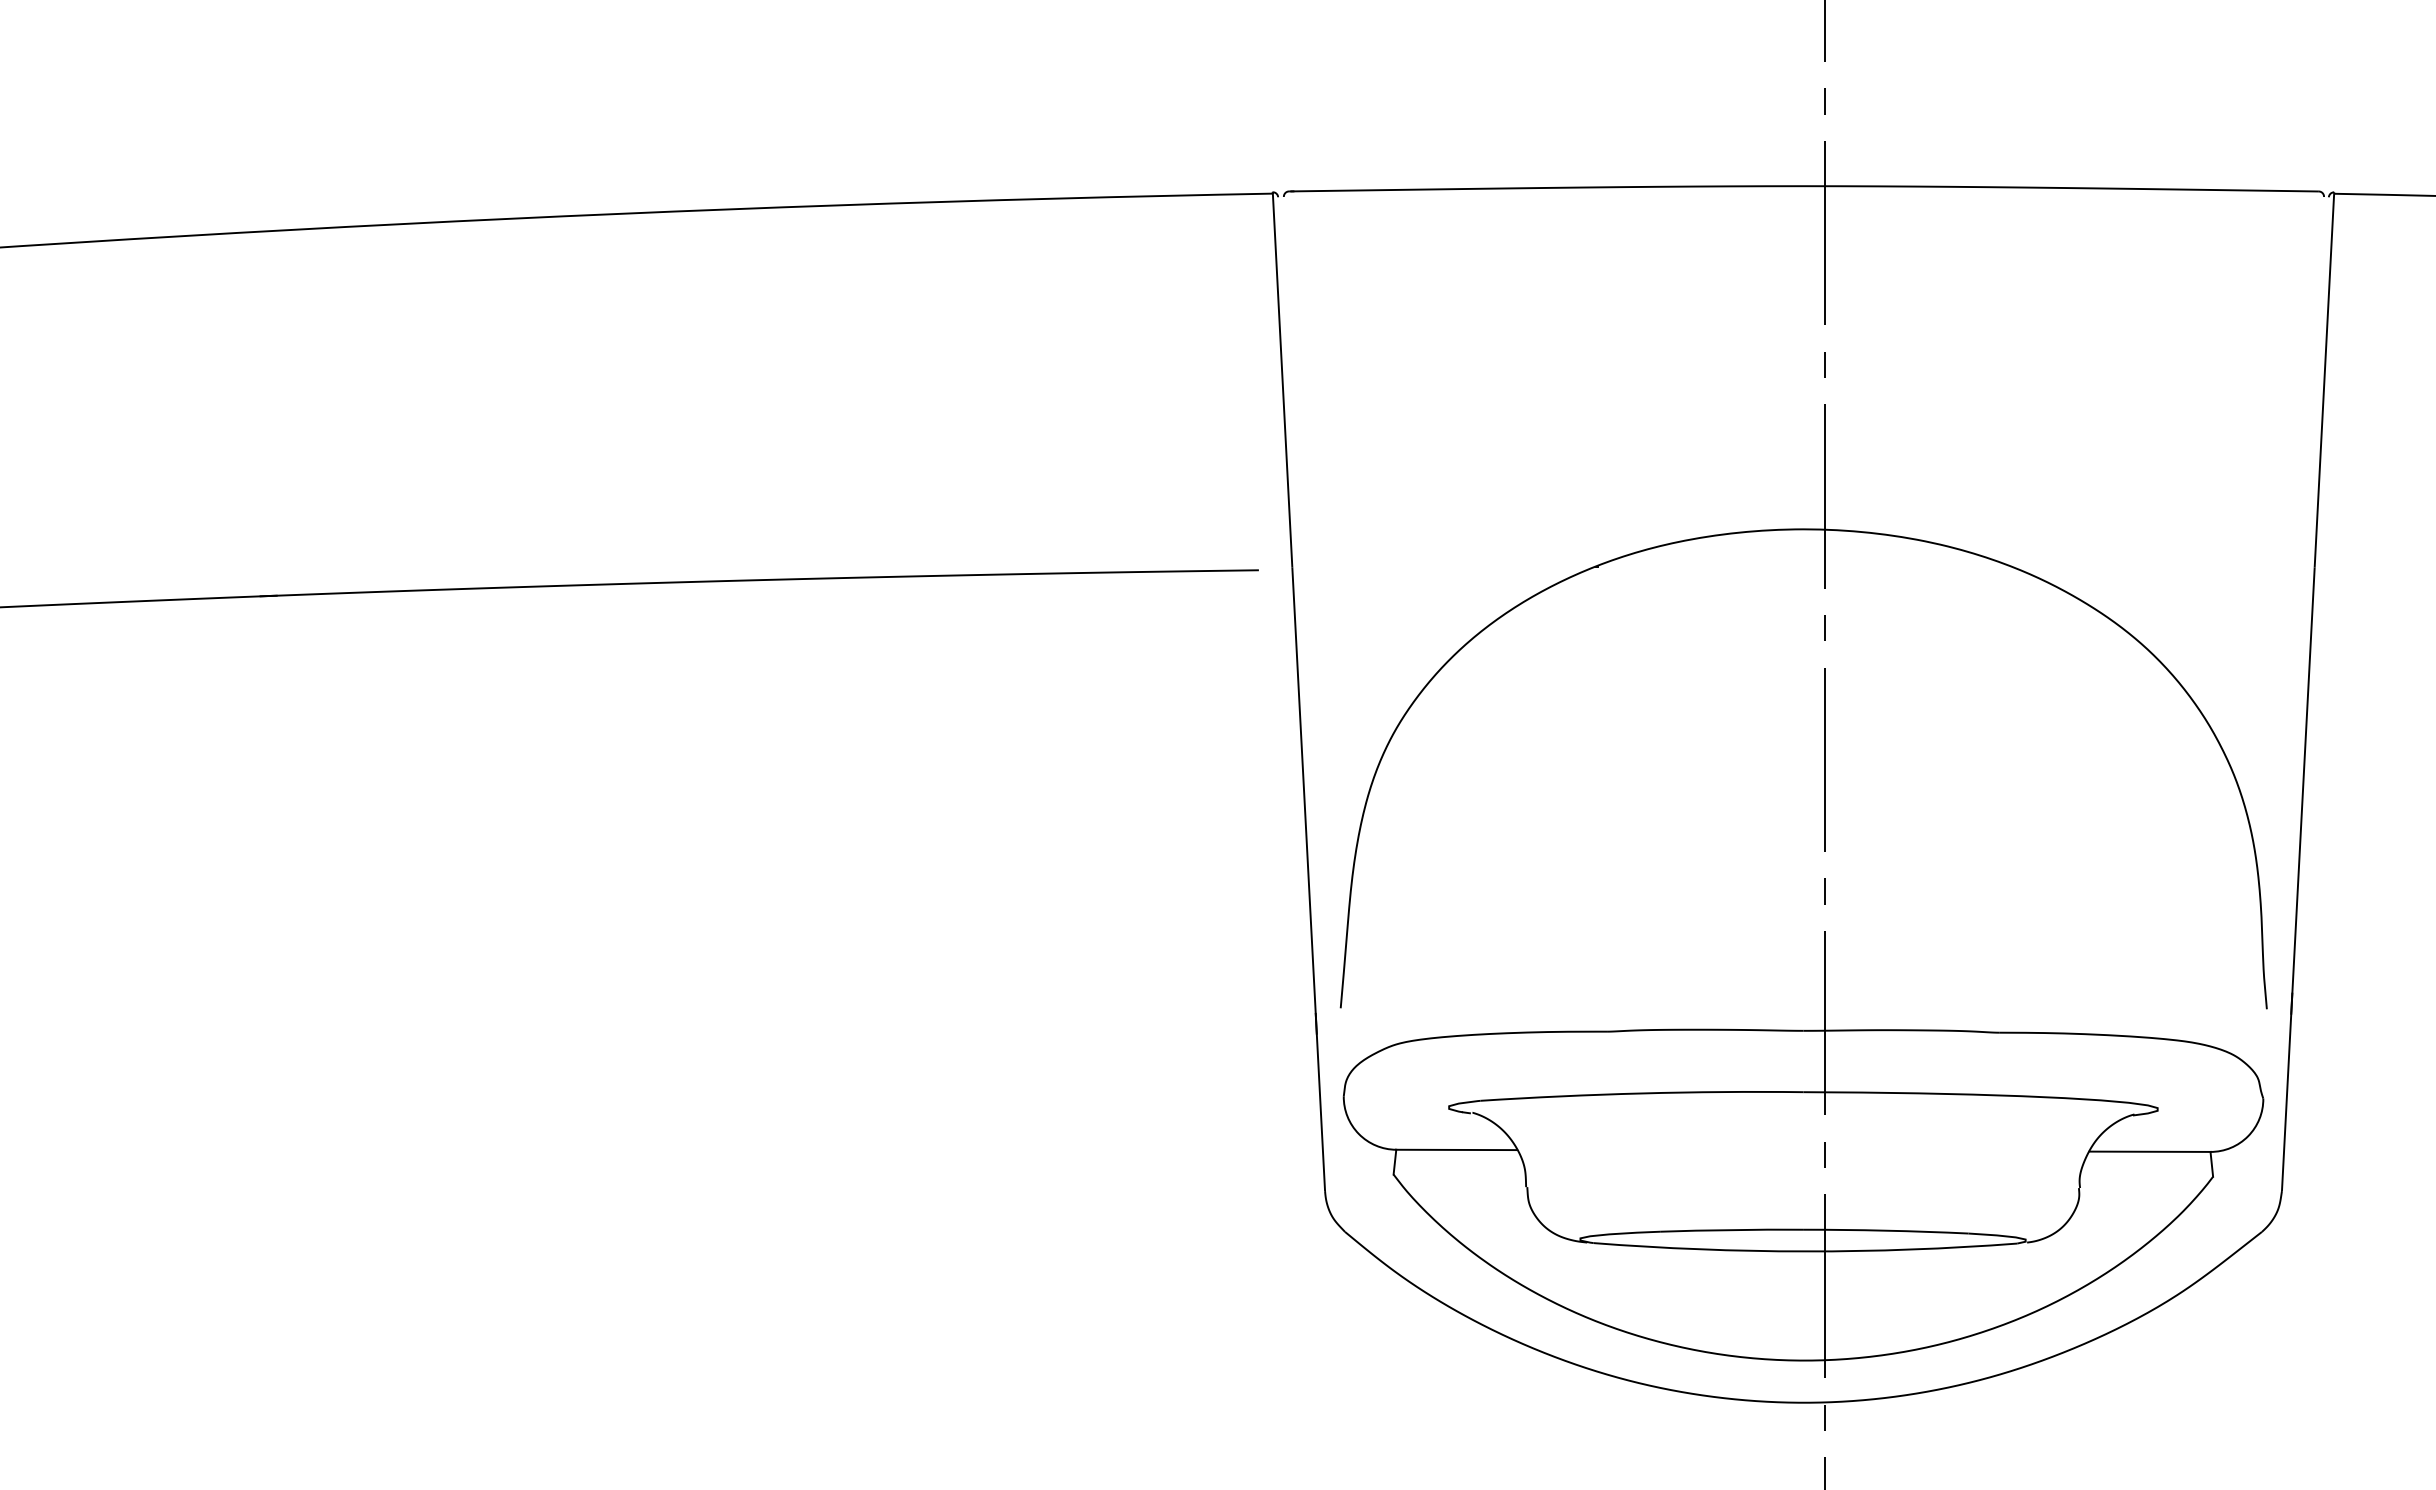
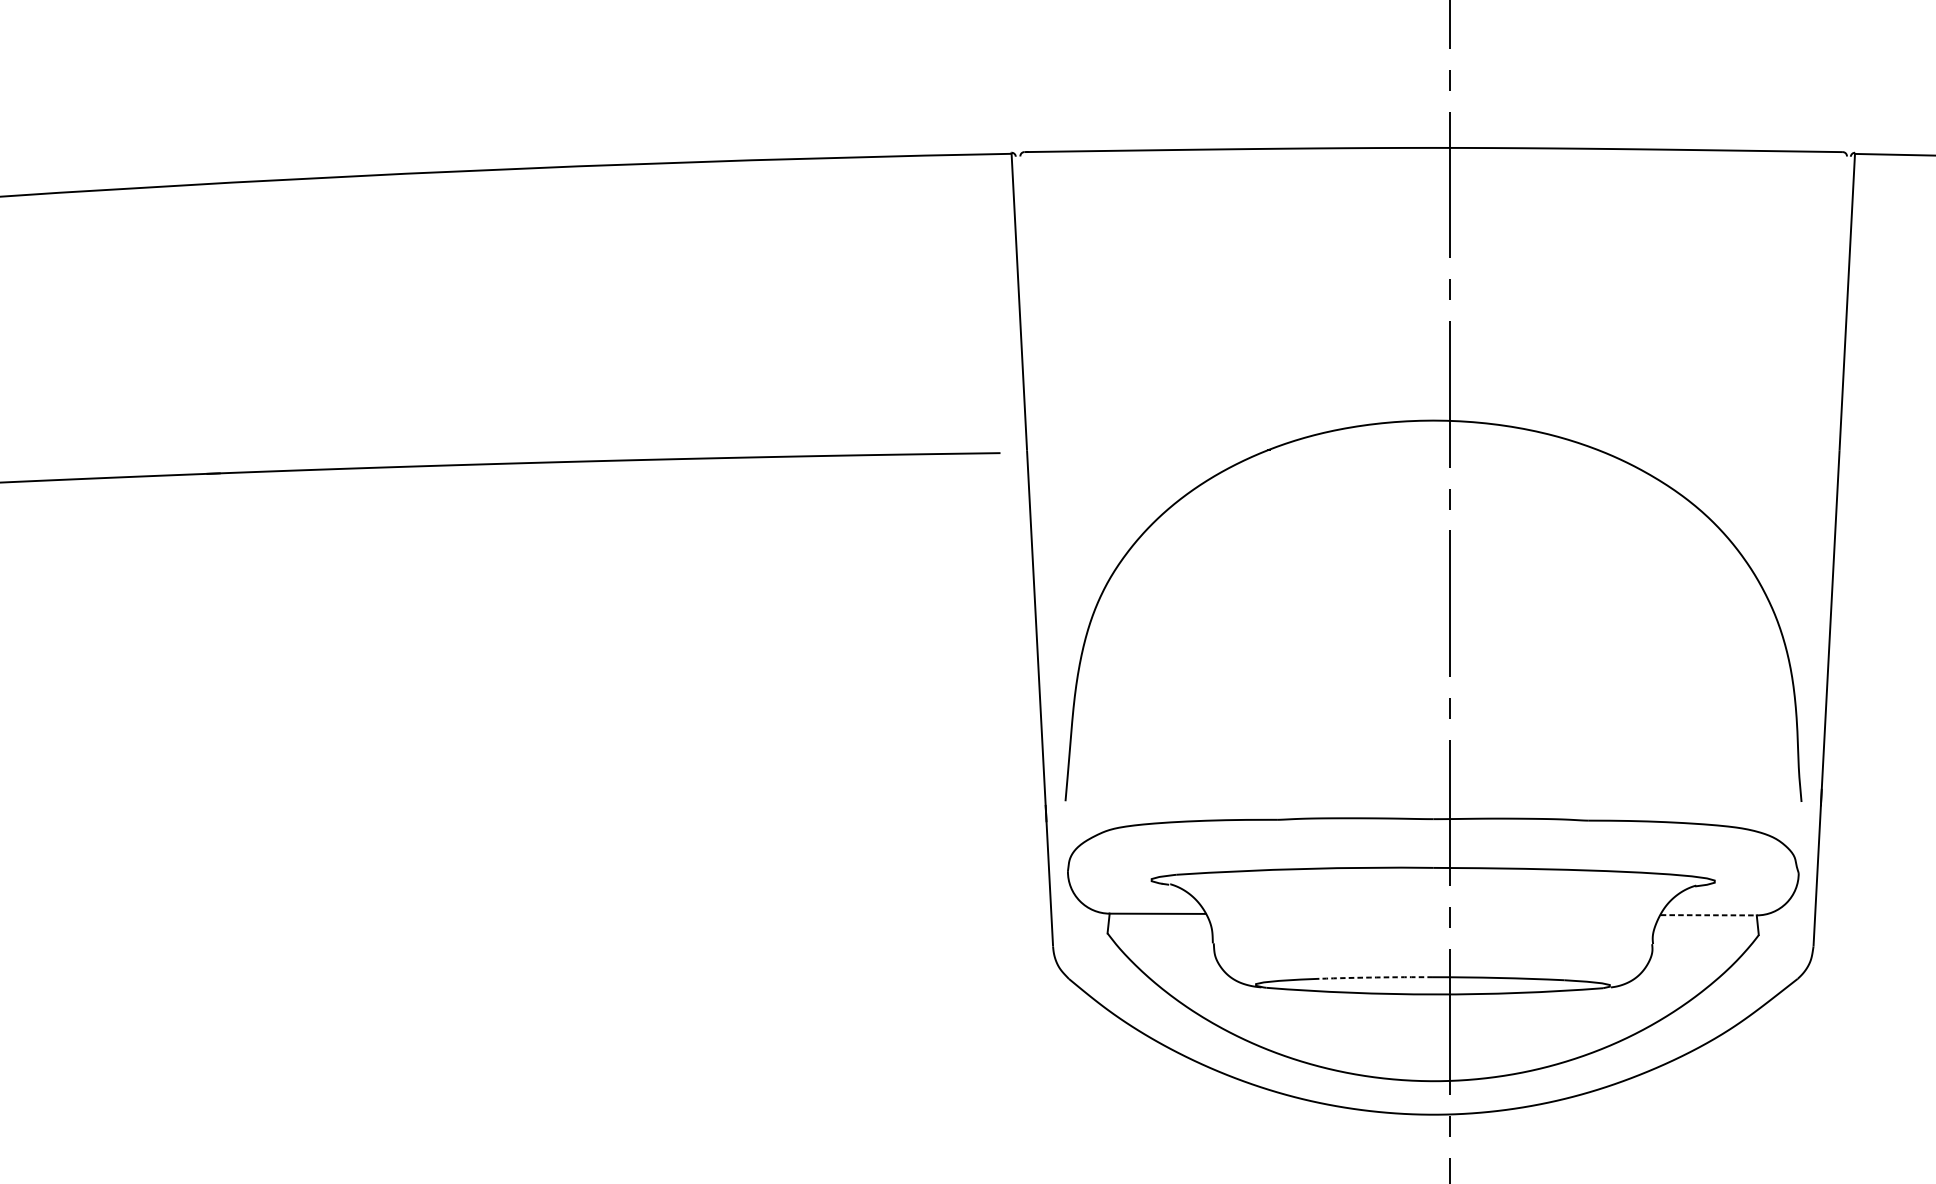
line: (2150, 1151) -> (1709, 915), solid -> dashed
arc: (1731, 1230) -> (1376, 977), solid -> dashed

